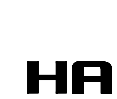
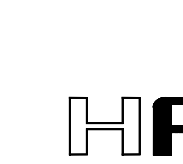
fill: (46, 77) -> (103, 126), removed

